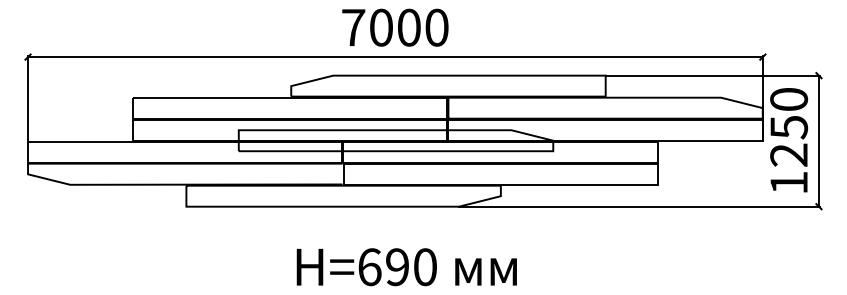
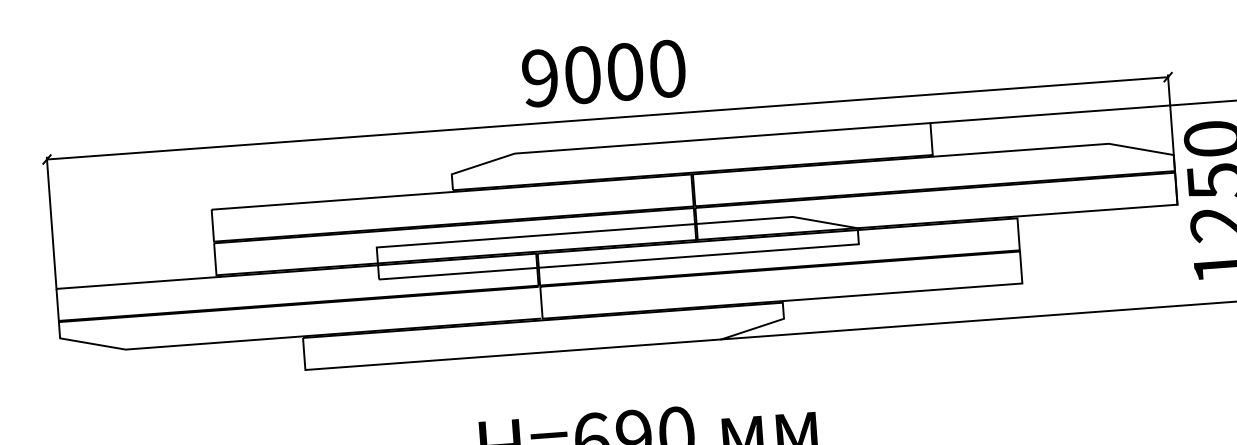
text: (353, 27) -> (540, 77), 7000 -> 9000

